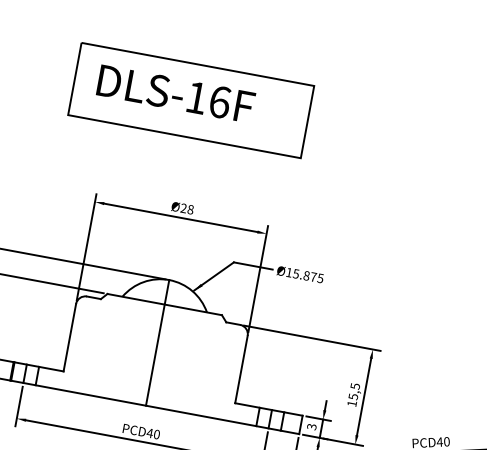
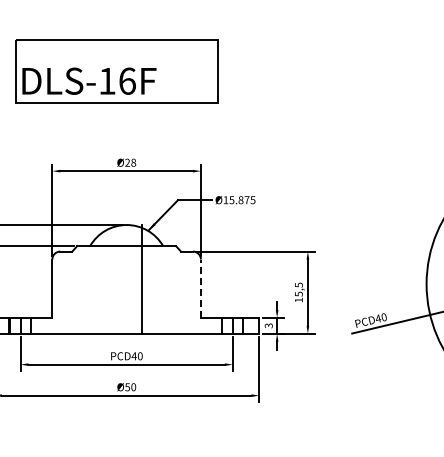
text: (176, 93) -> (89, 80), moved
line: (157, 342) -> (141, 279), moved
line: (240, 369) -> (200, 288), solid -> dashed

